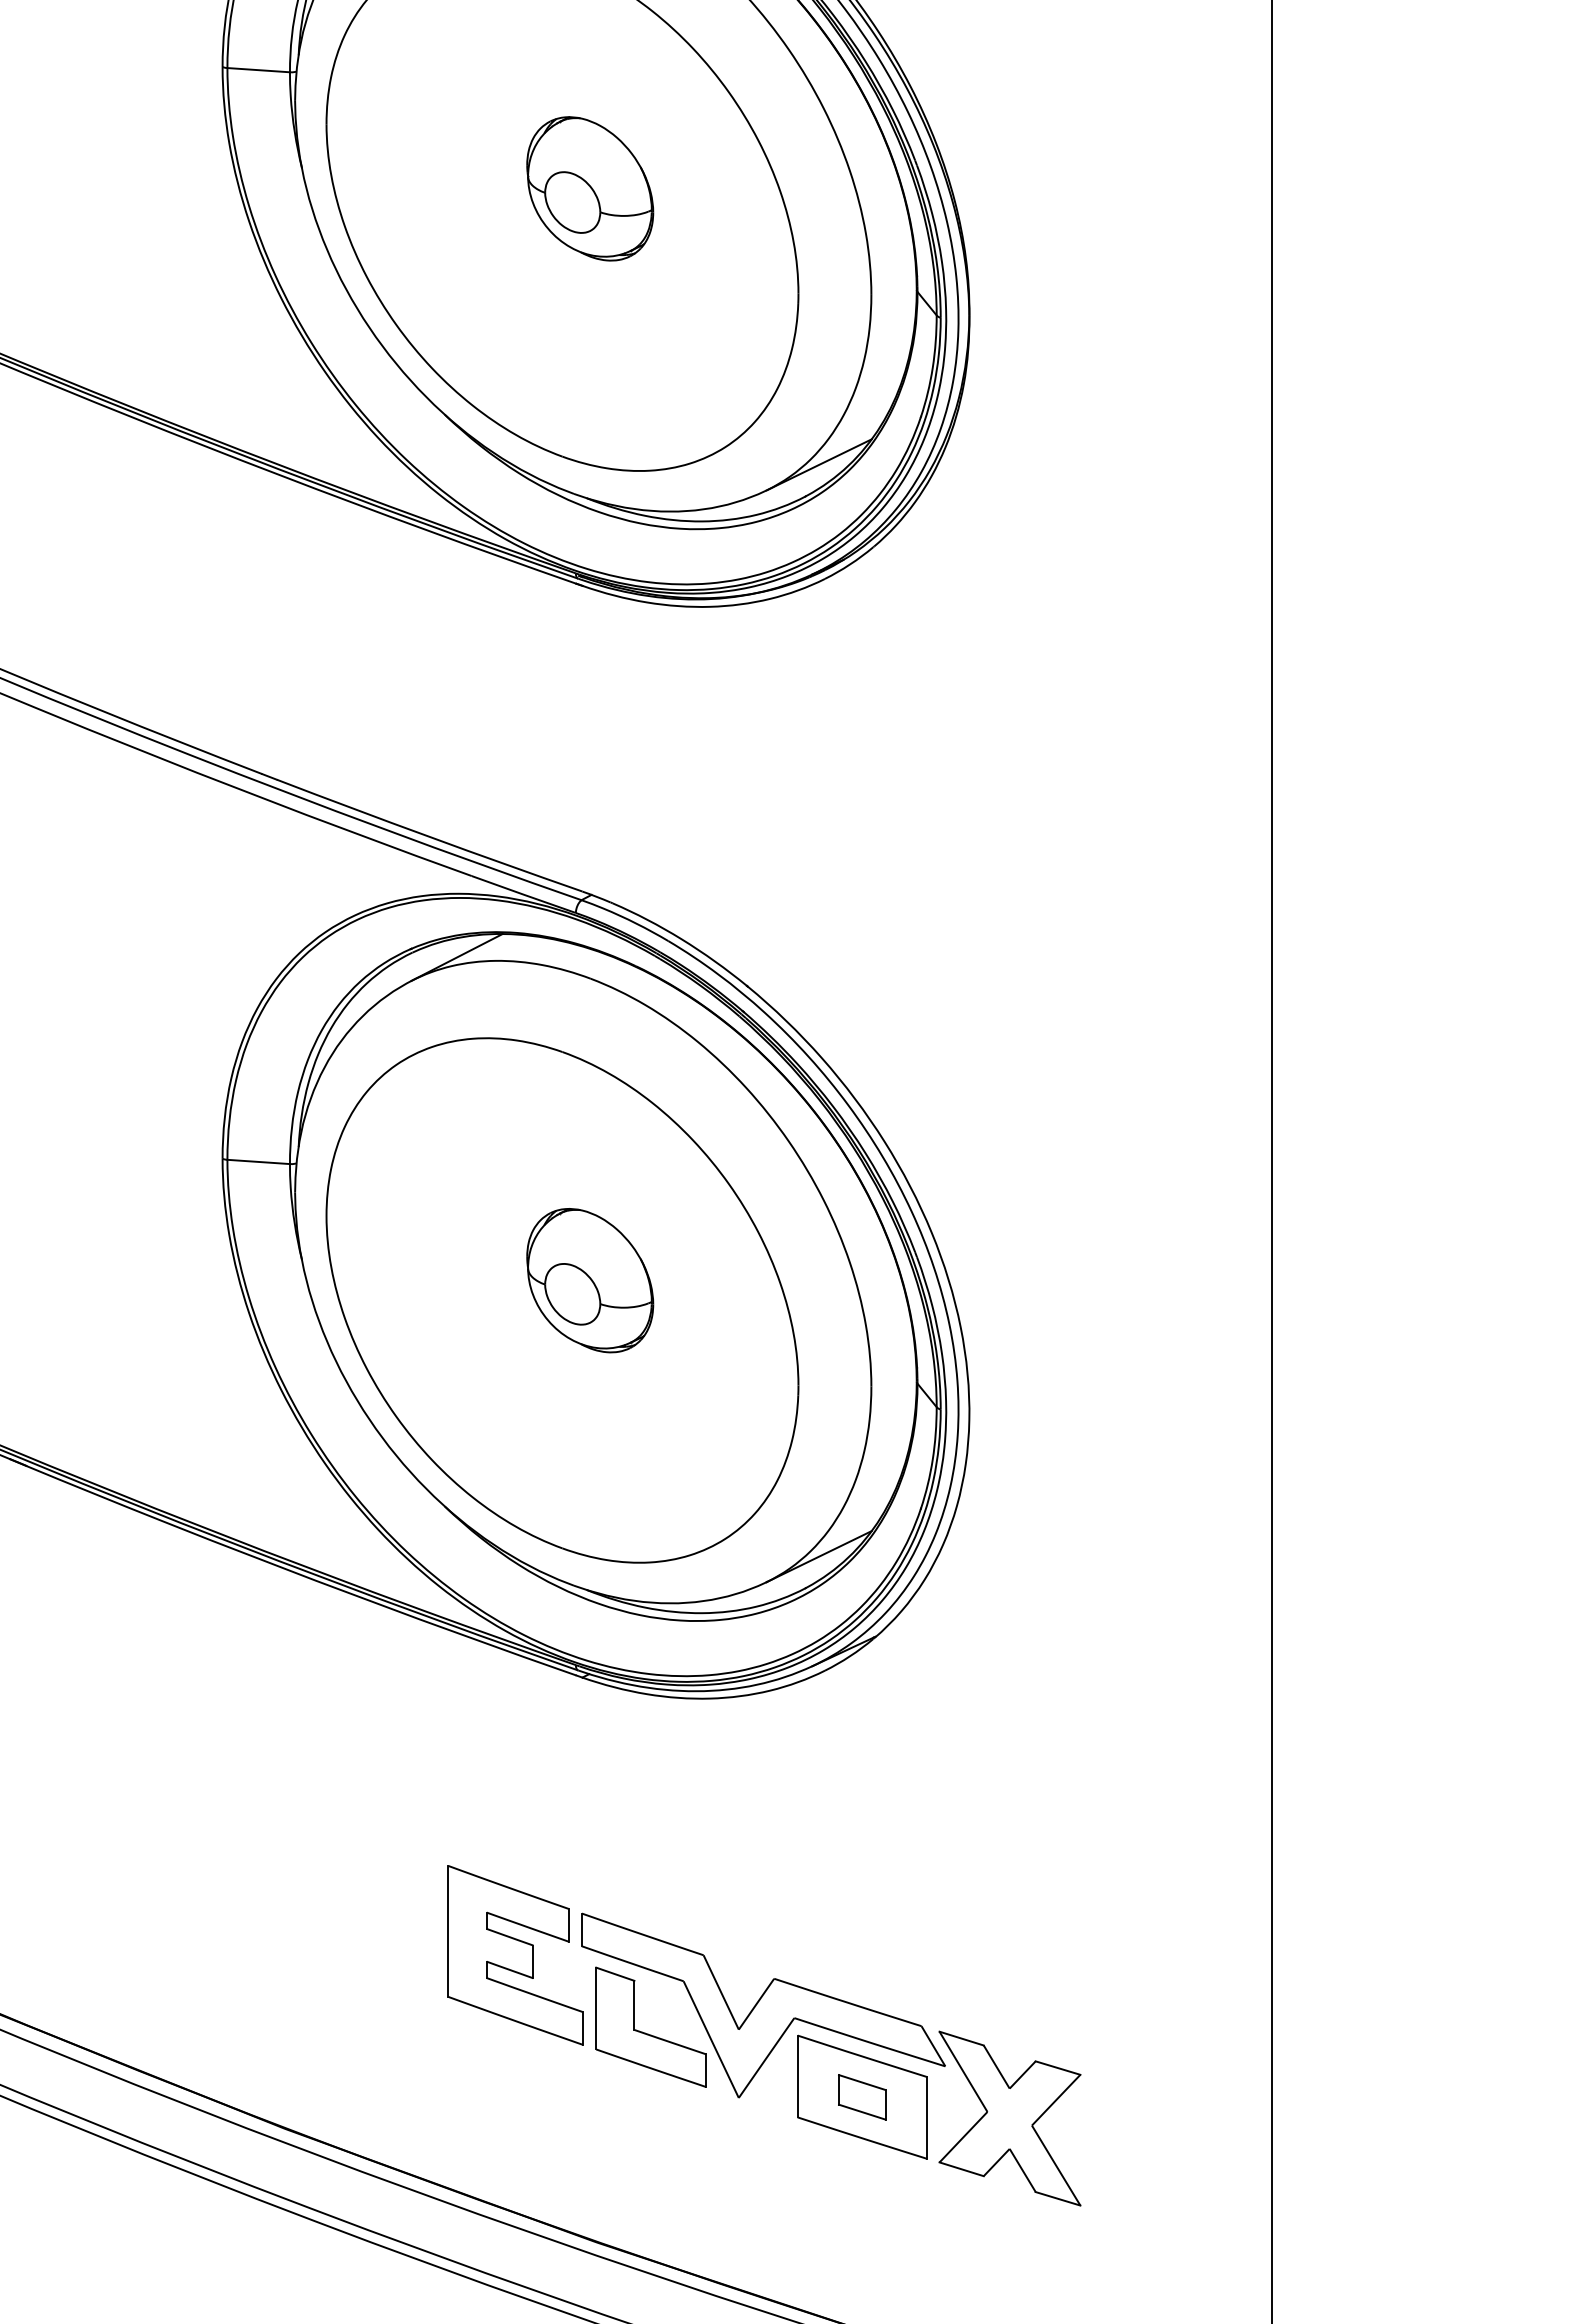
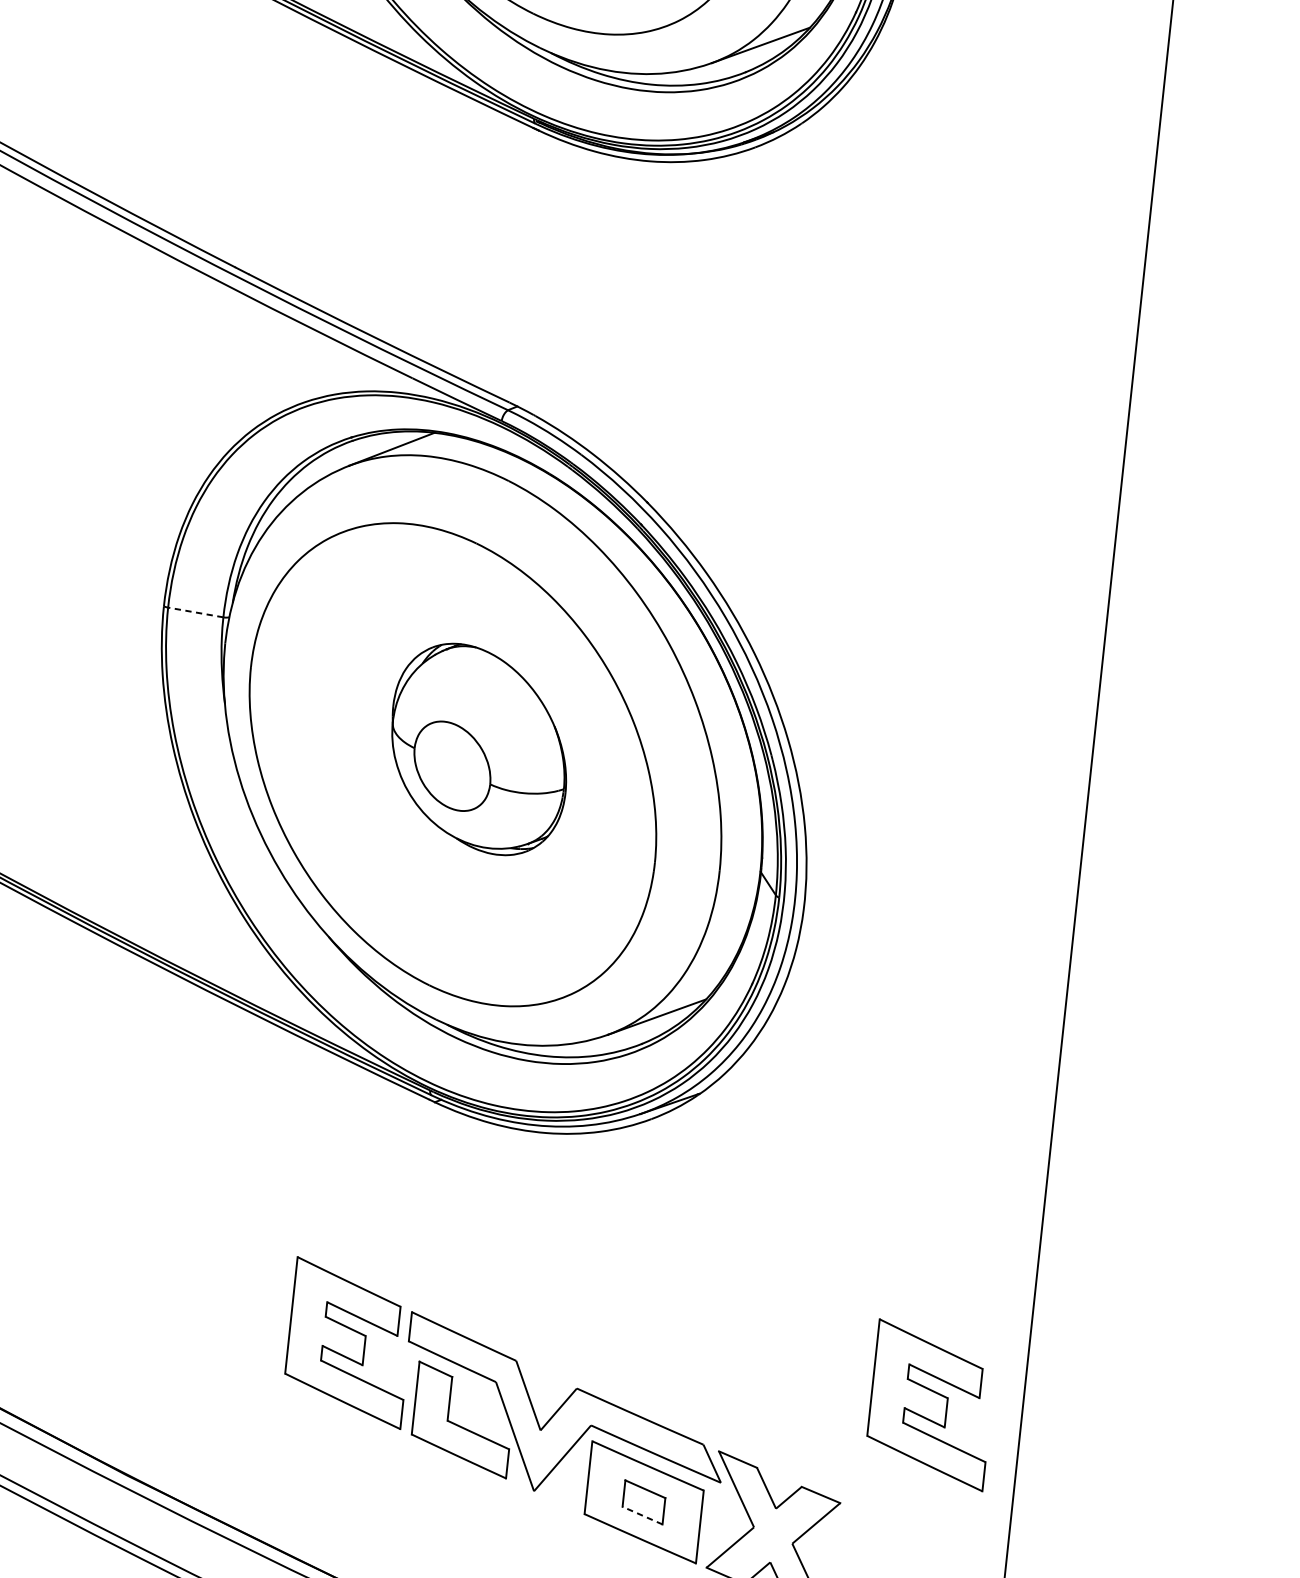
line: (258, 1161) -> (195, 612), solid -> dashed
part: (590, 1280) -> (479, 749), size x1.6
part: (1169, 1955) -> (930, 1405), added
line: (861, 2112) -> (641, 1515), solid -> dashed

